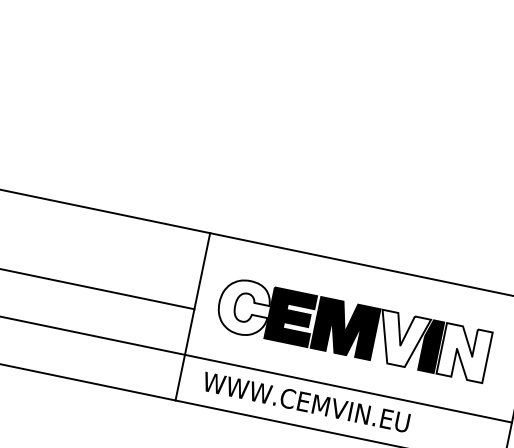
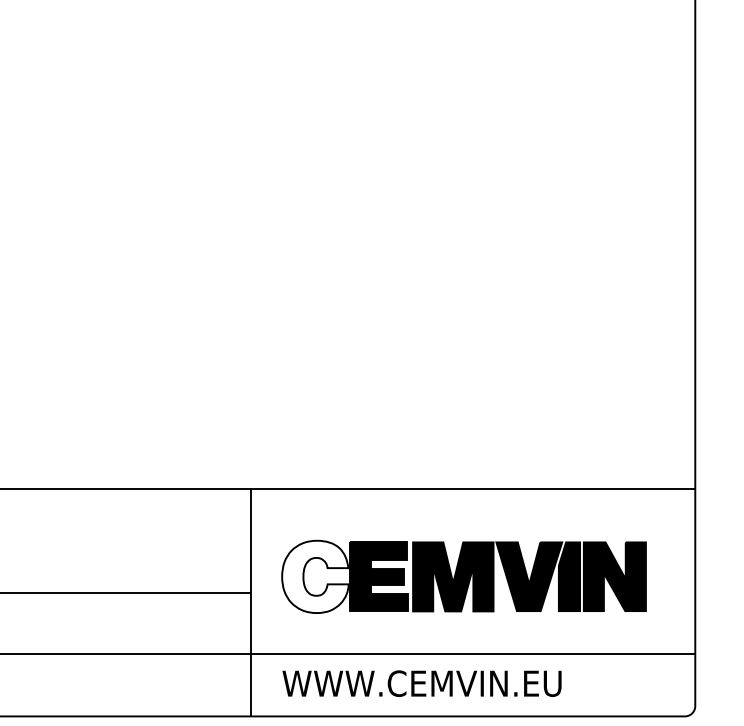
fill: (401, 339) -> (529, 576), added
fill: (464, 352) -> (614, 576), added

